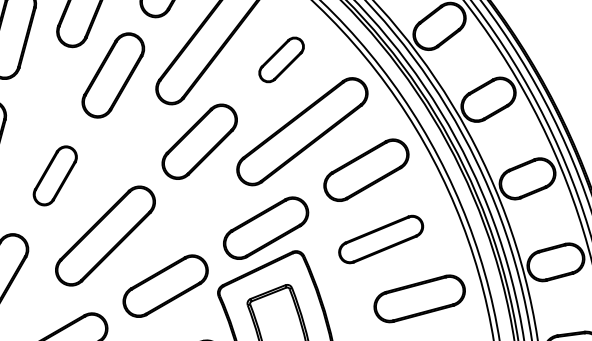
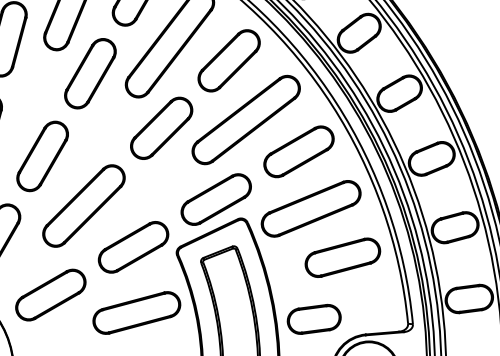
part: (280, 59) -> (228, 60), size x1.67
part: (55, 175) -> (42, 156), size x1.43
part: (380, 239) -> (310, 208), size x1.43

